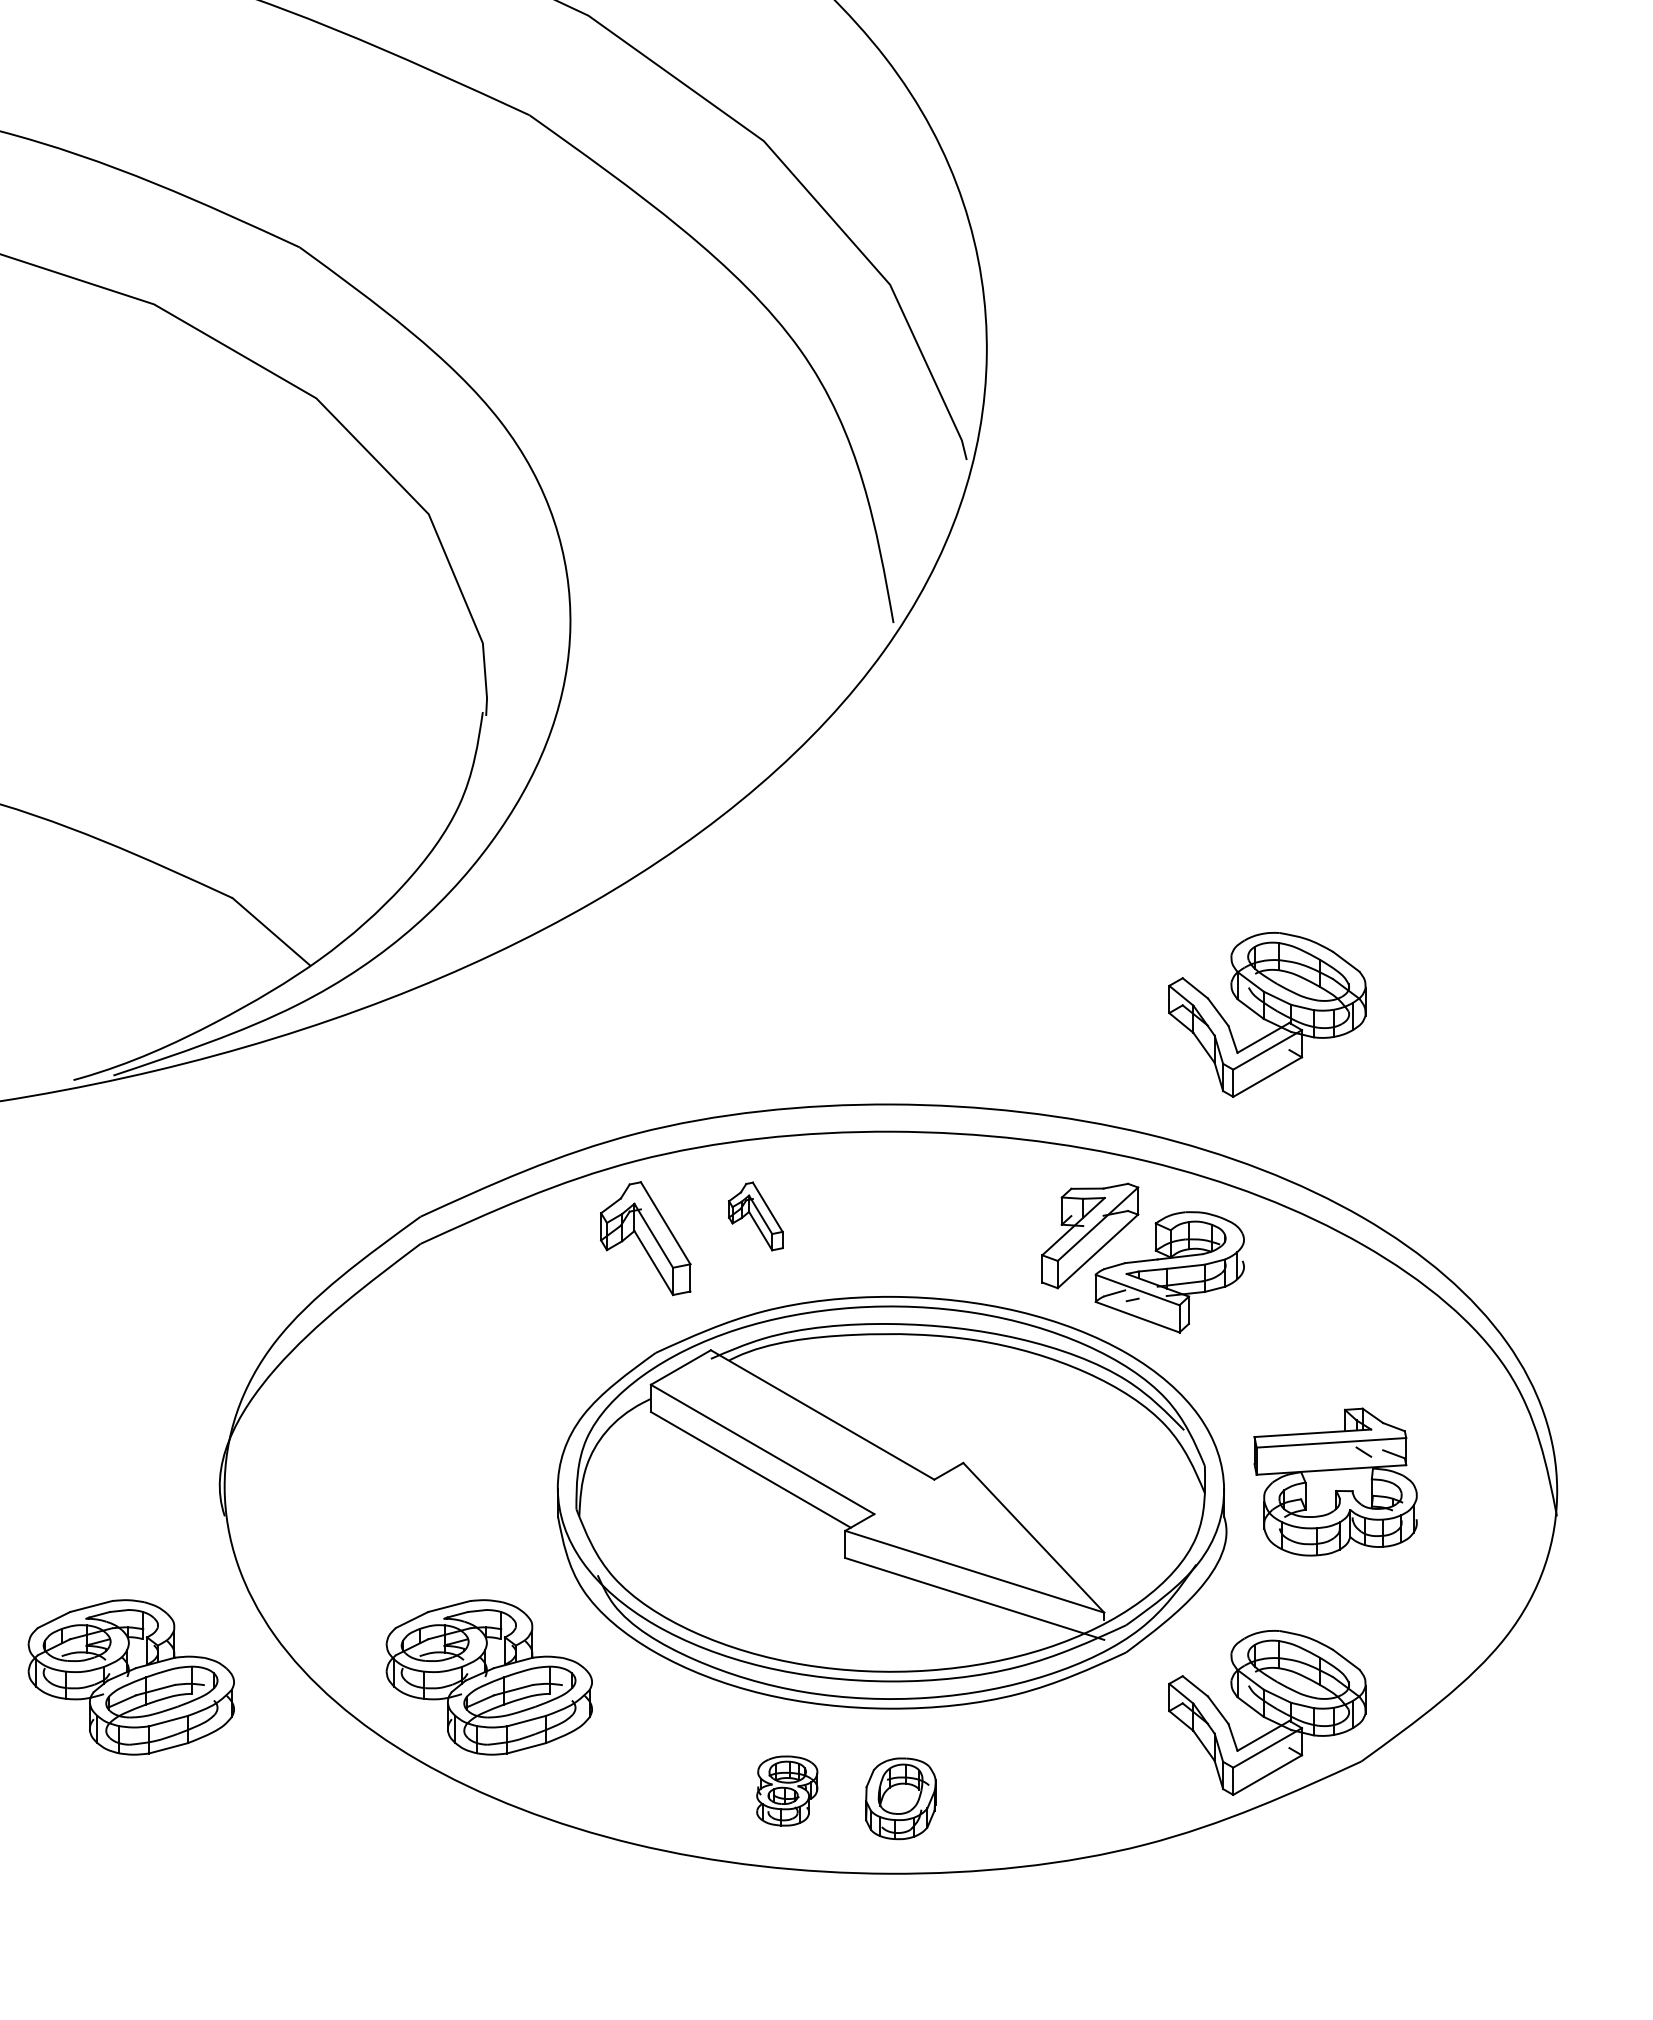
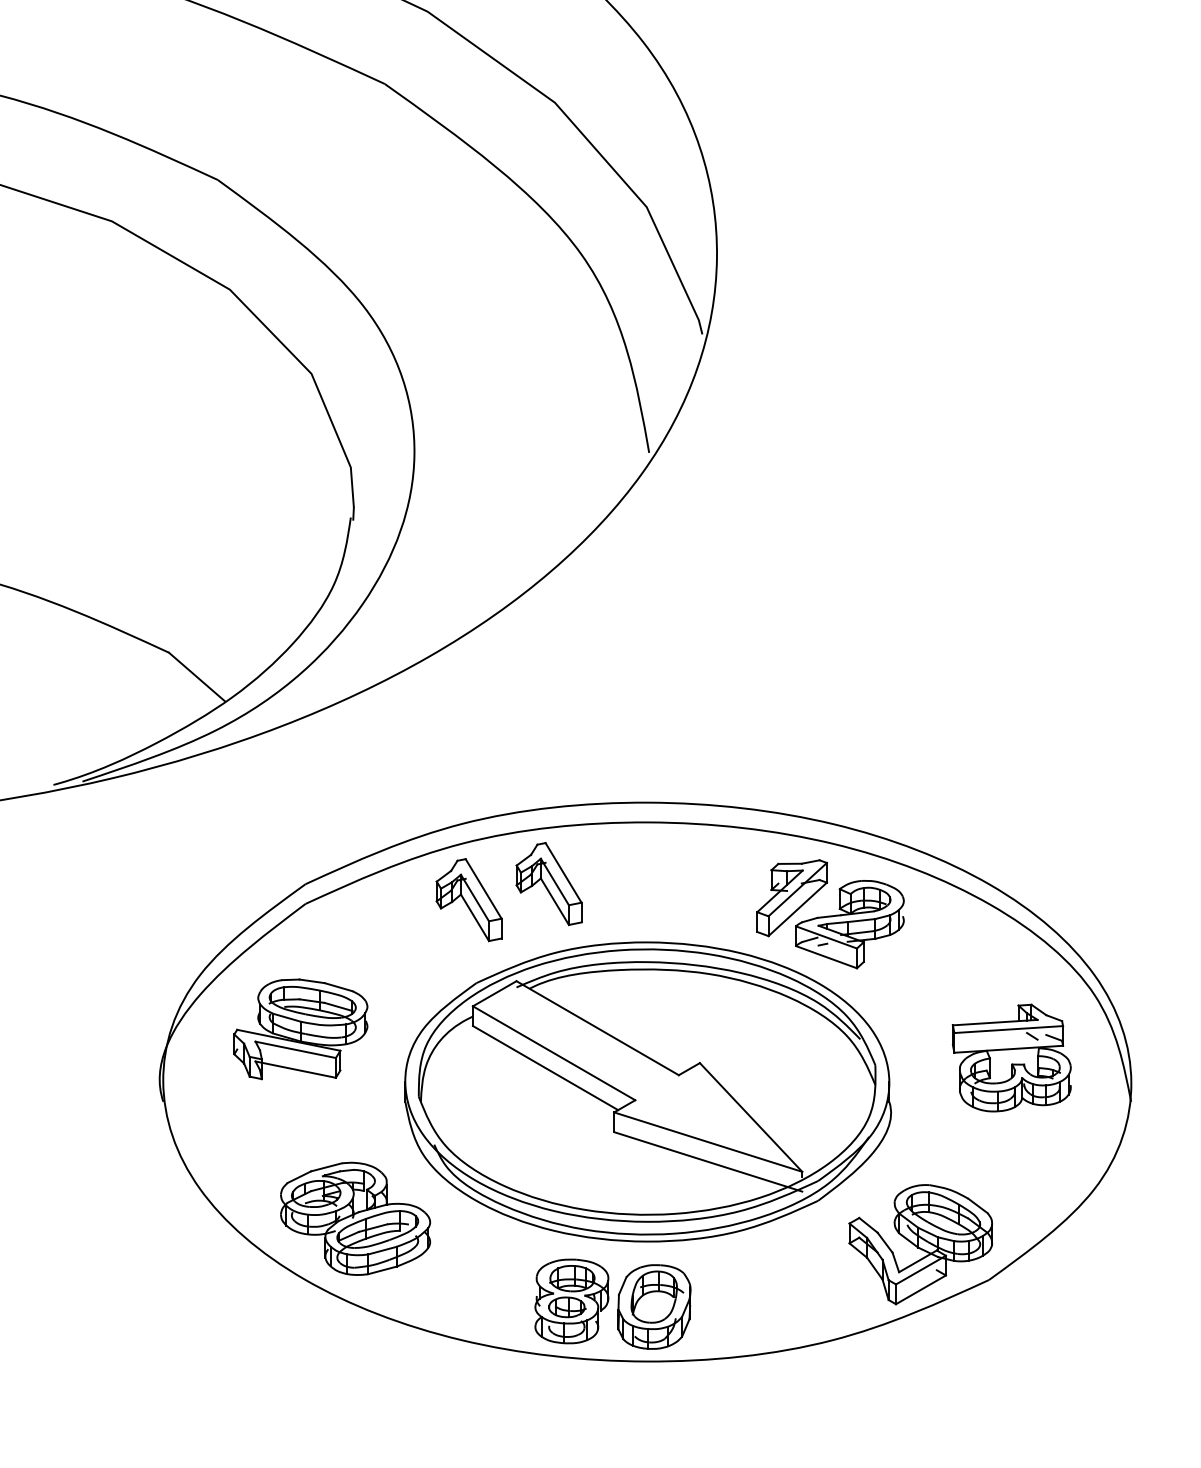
part: (1267, 1014) -> (920, 737), removed
part: (755, 1216) -> (548, 884), size x1.67
part: (413, 1416) -> (300, 1029), added
part: (1335, 1481) -> (1011, 1057), moved
part: (130, 1677) -> (94, 1218), removed
part: (787, 1790) -> (572, 1301), size x1.67
part: (900, 1798) -> (654, 1306), size x1.43

